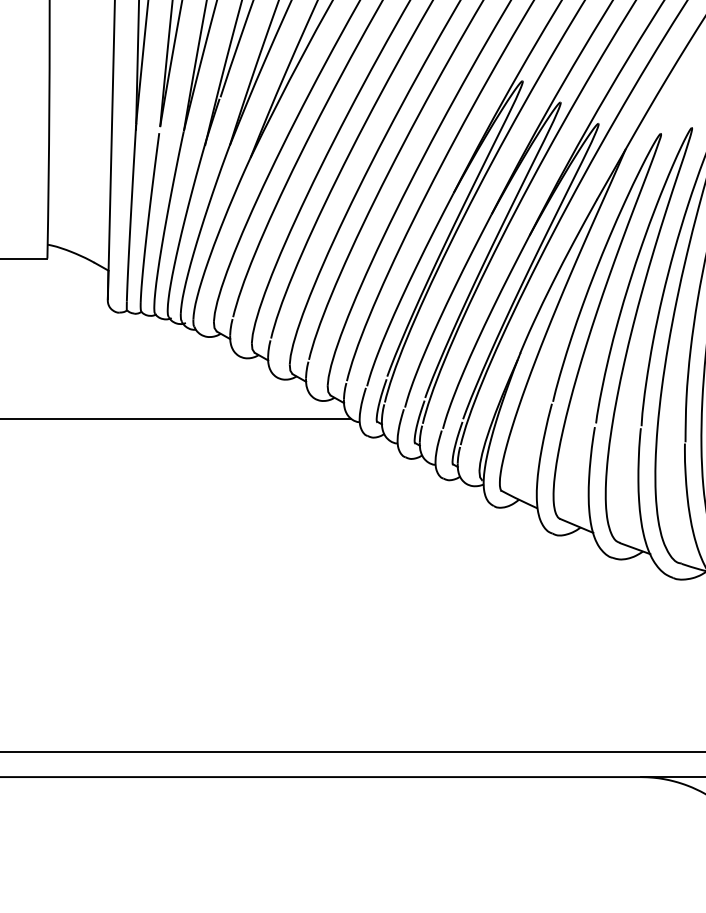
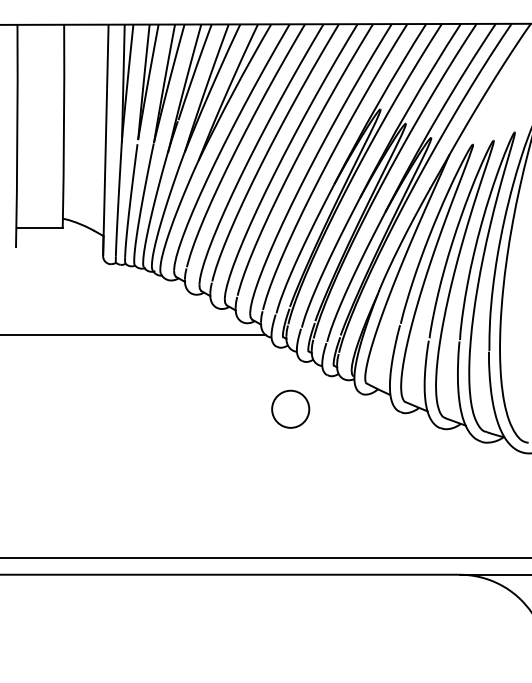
circle: (388, 528) -> (290, 408), added

